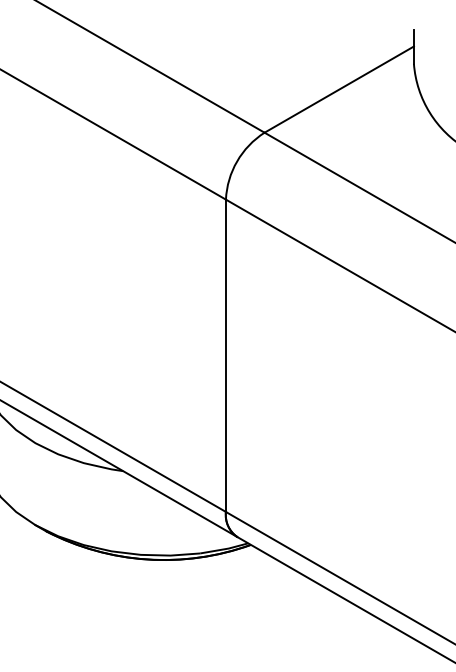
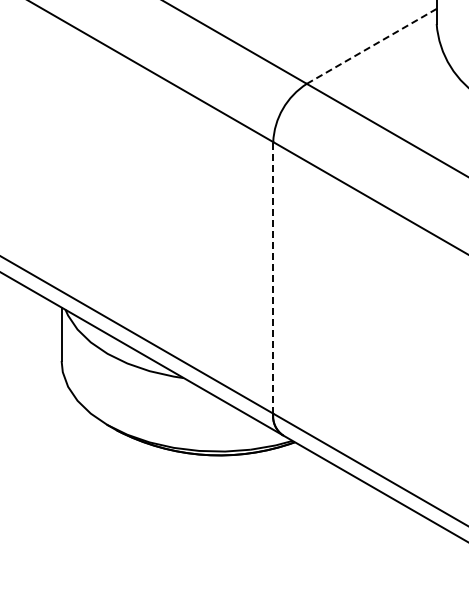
line: (338, 89) -> (371, 46), solid -> dashed
line: (226, 355) -> (273, 277), solid -> dashed

